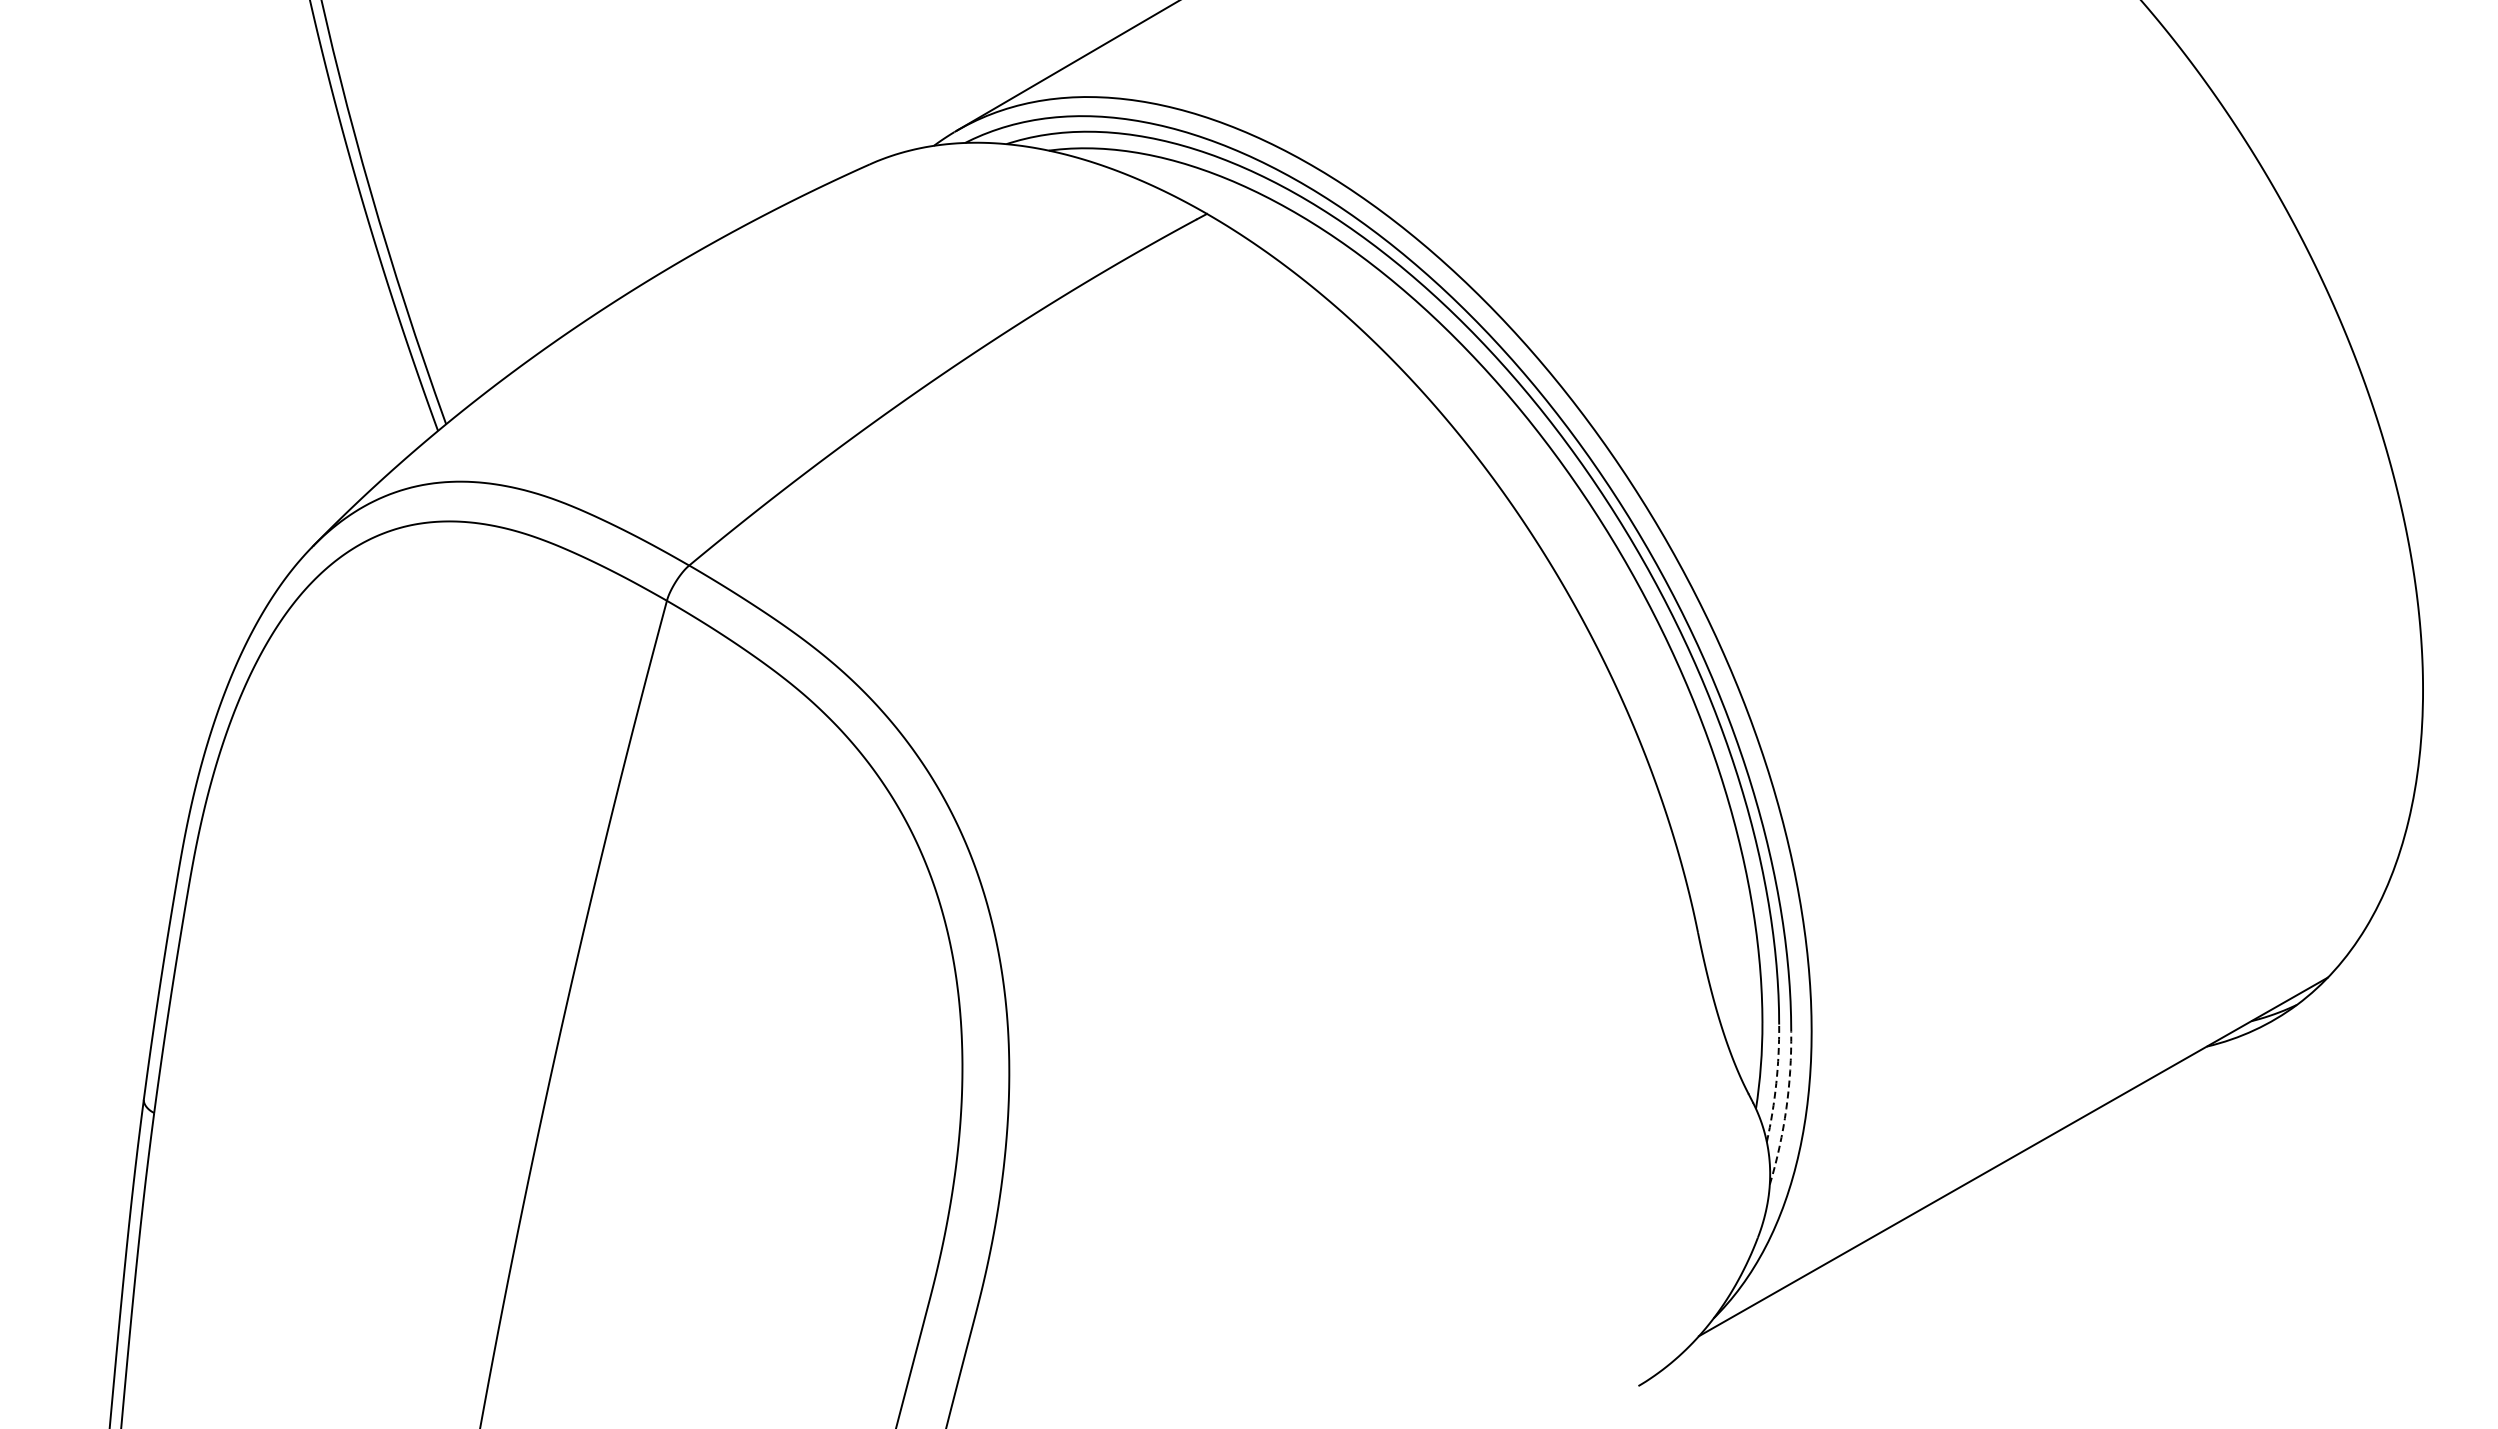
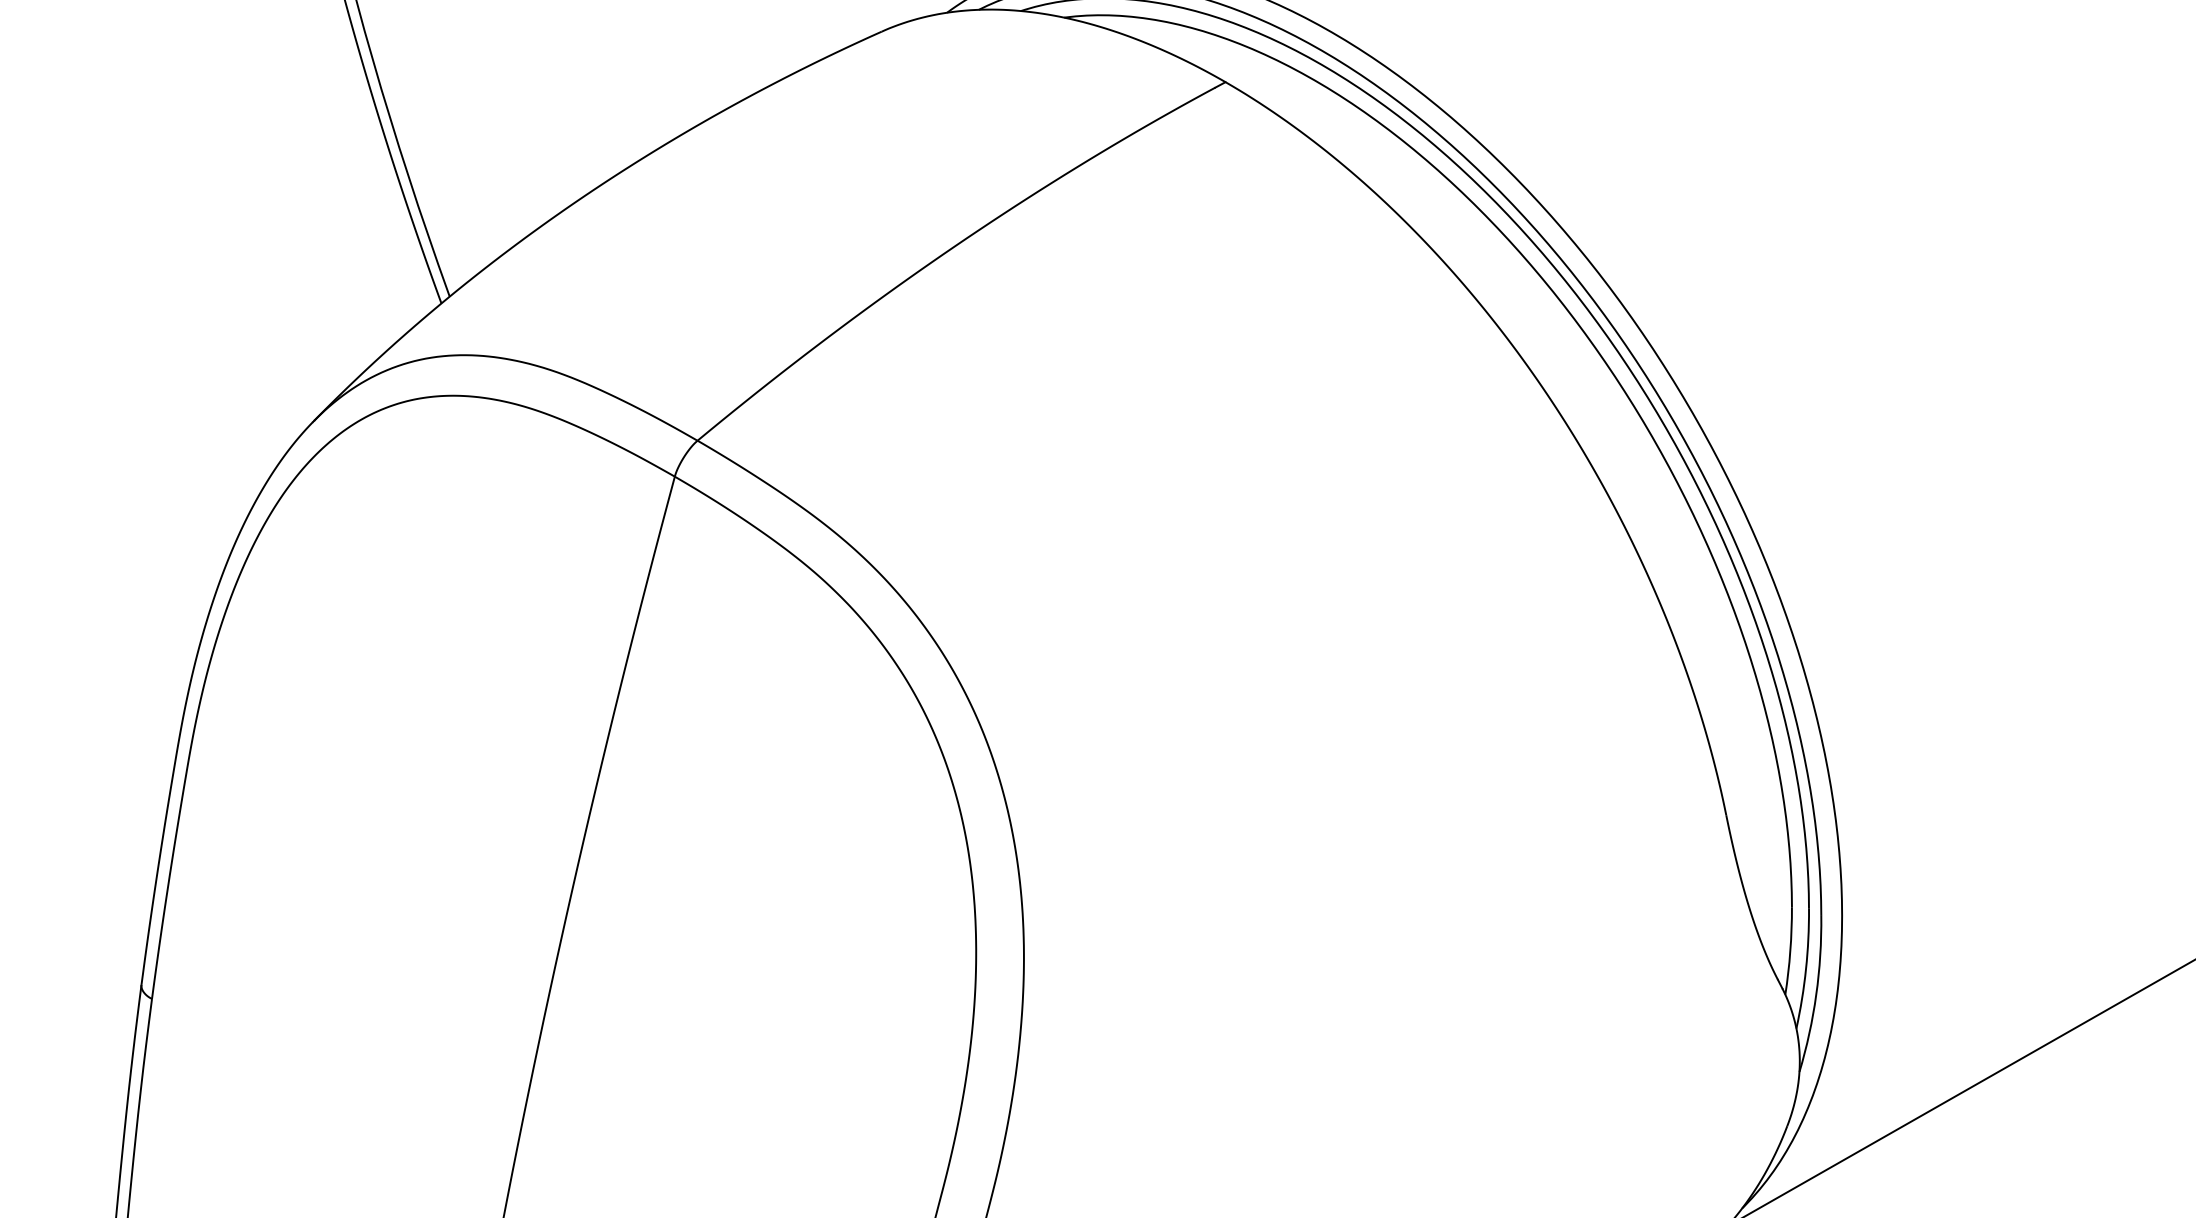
arc: (1776, 1083) -> (1806, 968), dashed -> solid
arc: (1786, 1108) -> (1816, 994), dashed -> solid

